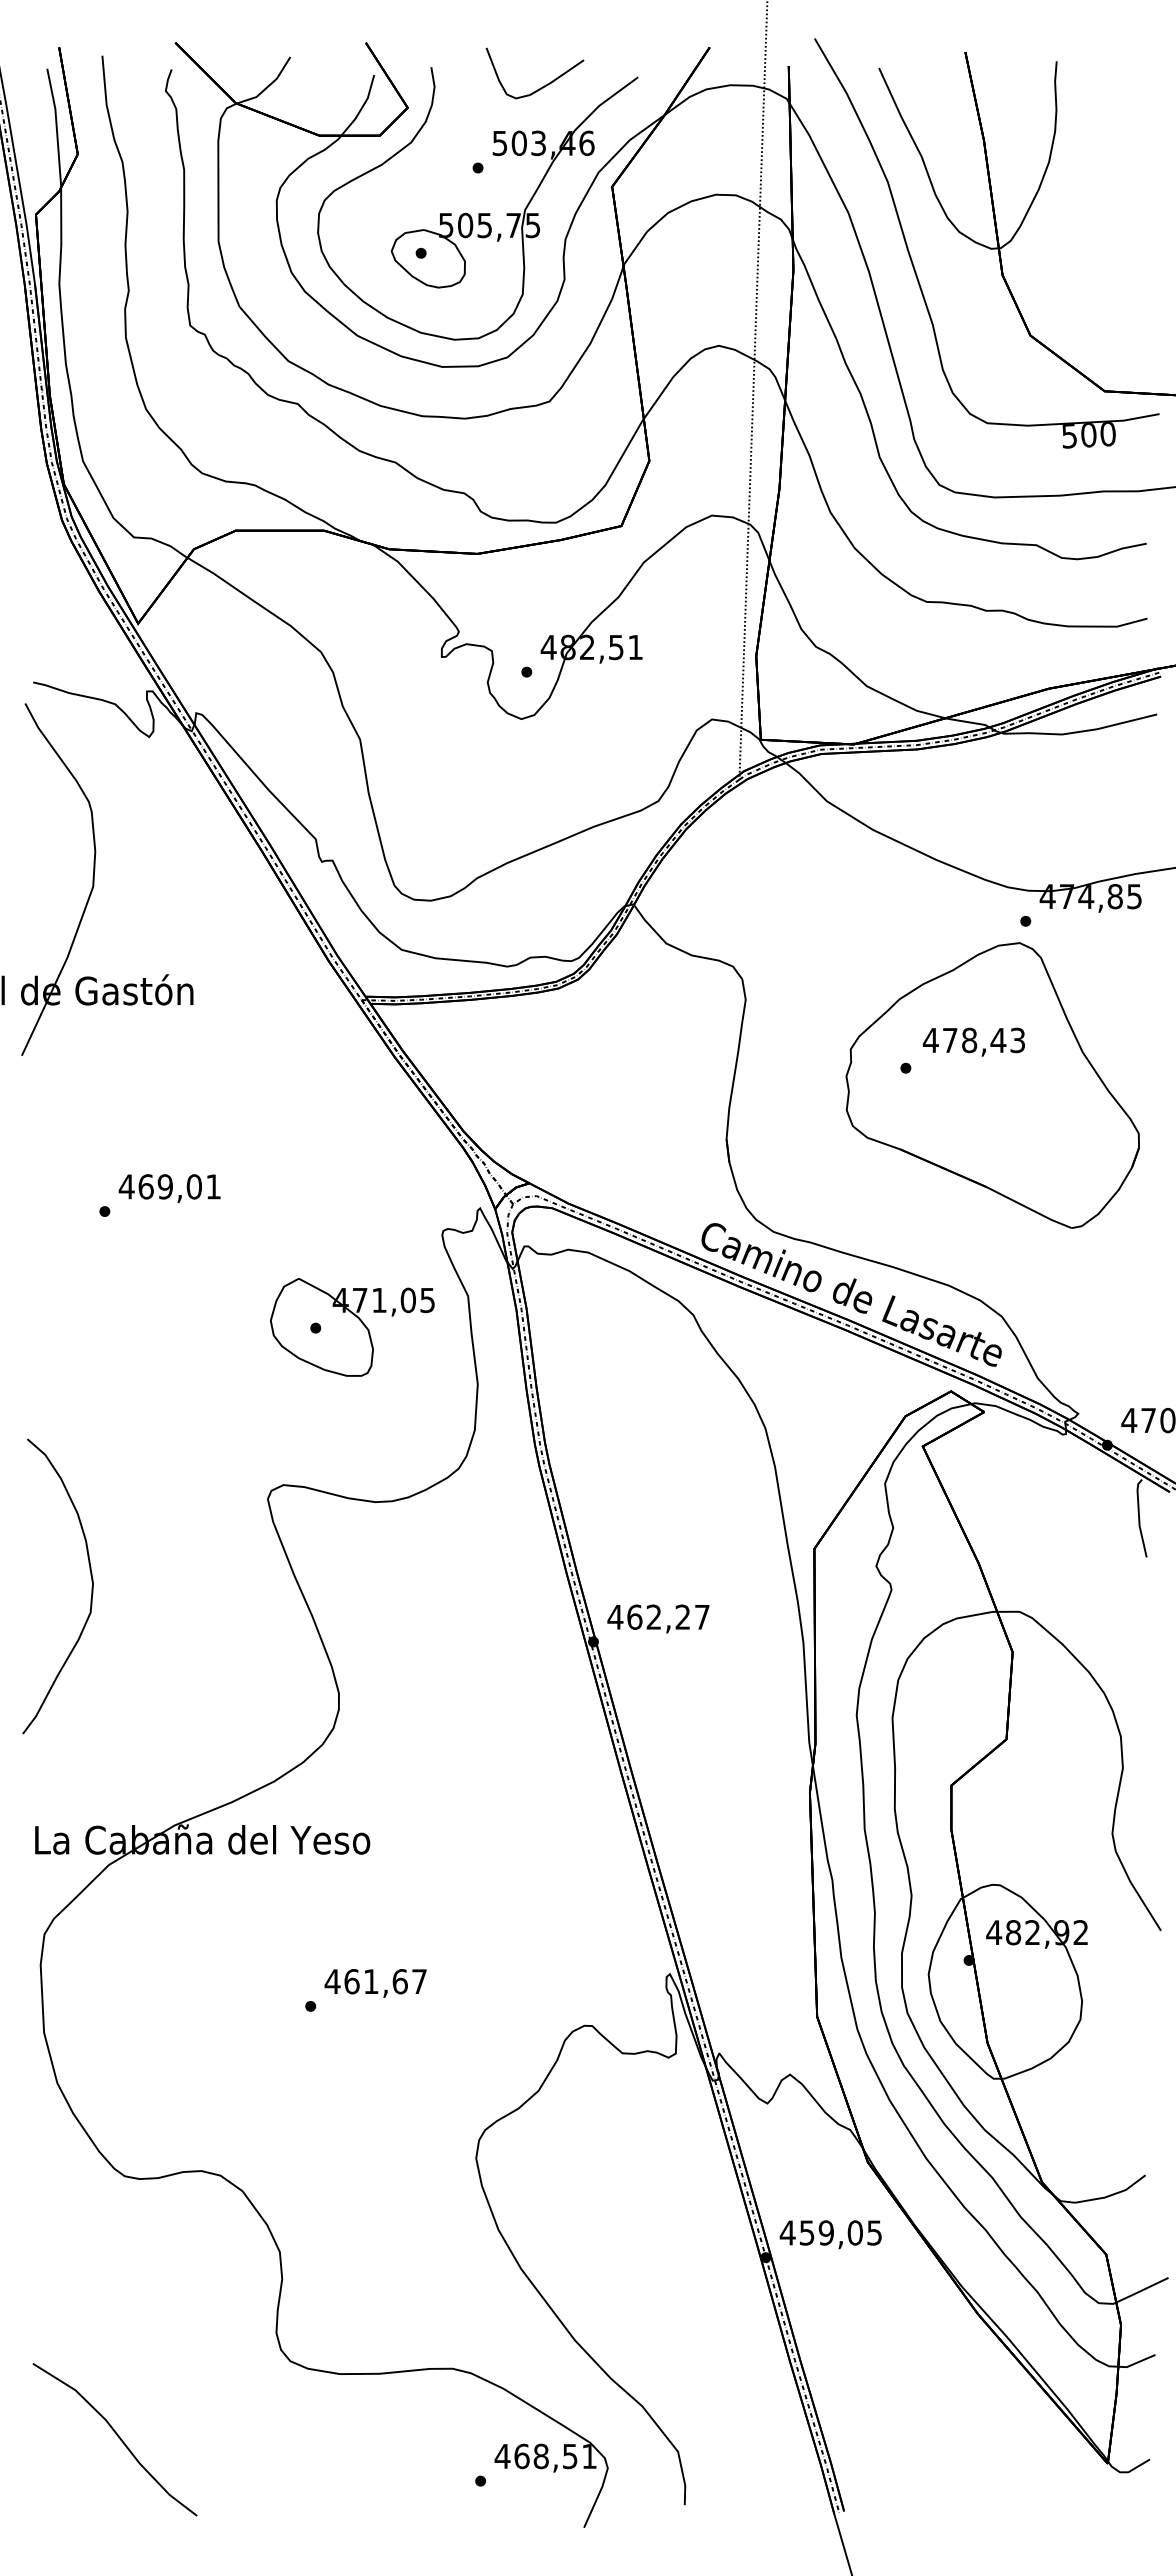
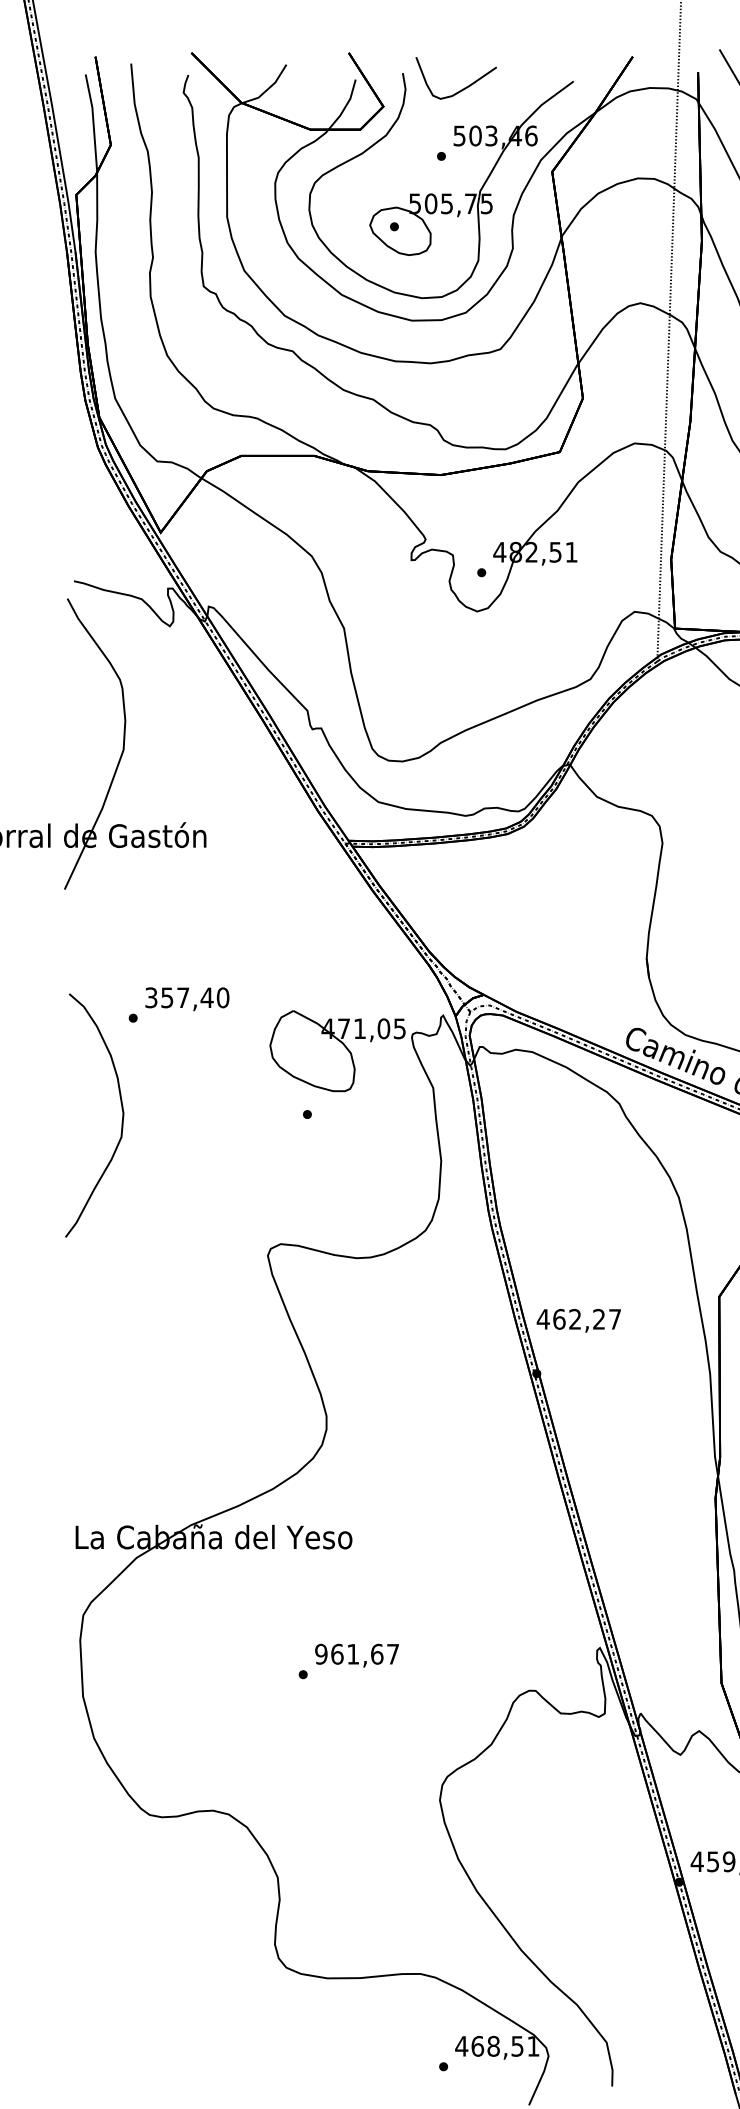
curve: (540, 87) -> (460, 89), moved
text: (169, 1186) -> (186, 997), 469,01 -> 357,40
part: (352, 1327) -> (337, 1051), moved
curve: (91, 1586) -> (122, 1115), moved
text: (658, 1618) -> (578, 1320), moved
text: (332, 1981) -> (321, 1654), 461,67 -> 961,67
curve: (117, 2436) -> (143, 2029), removed

